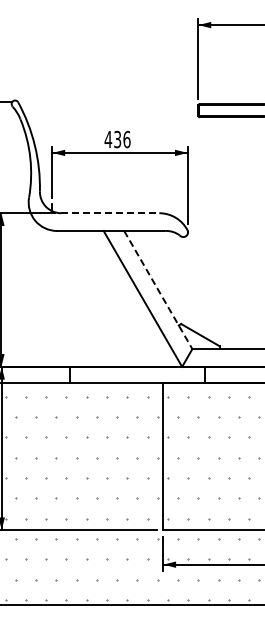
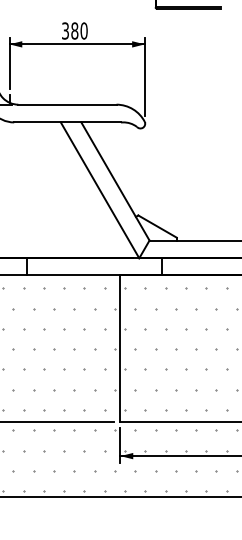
text: (117, 139) -> (74, 30), 436 -> 380
line: (110, 213) -> (67, 104), dashed -> solid
line: (158, 290) -> (115, 181), dashed -> solid

